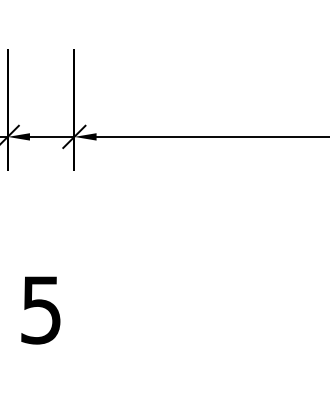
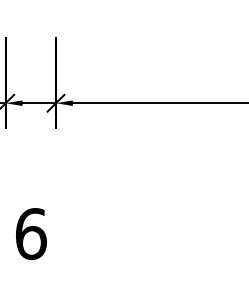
text: (41, 309) -> (31, 233), 5 -> 6

